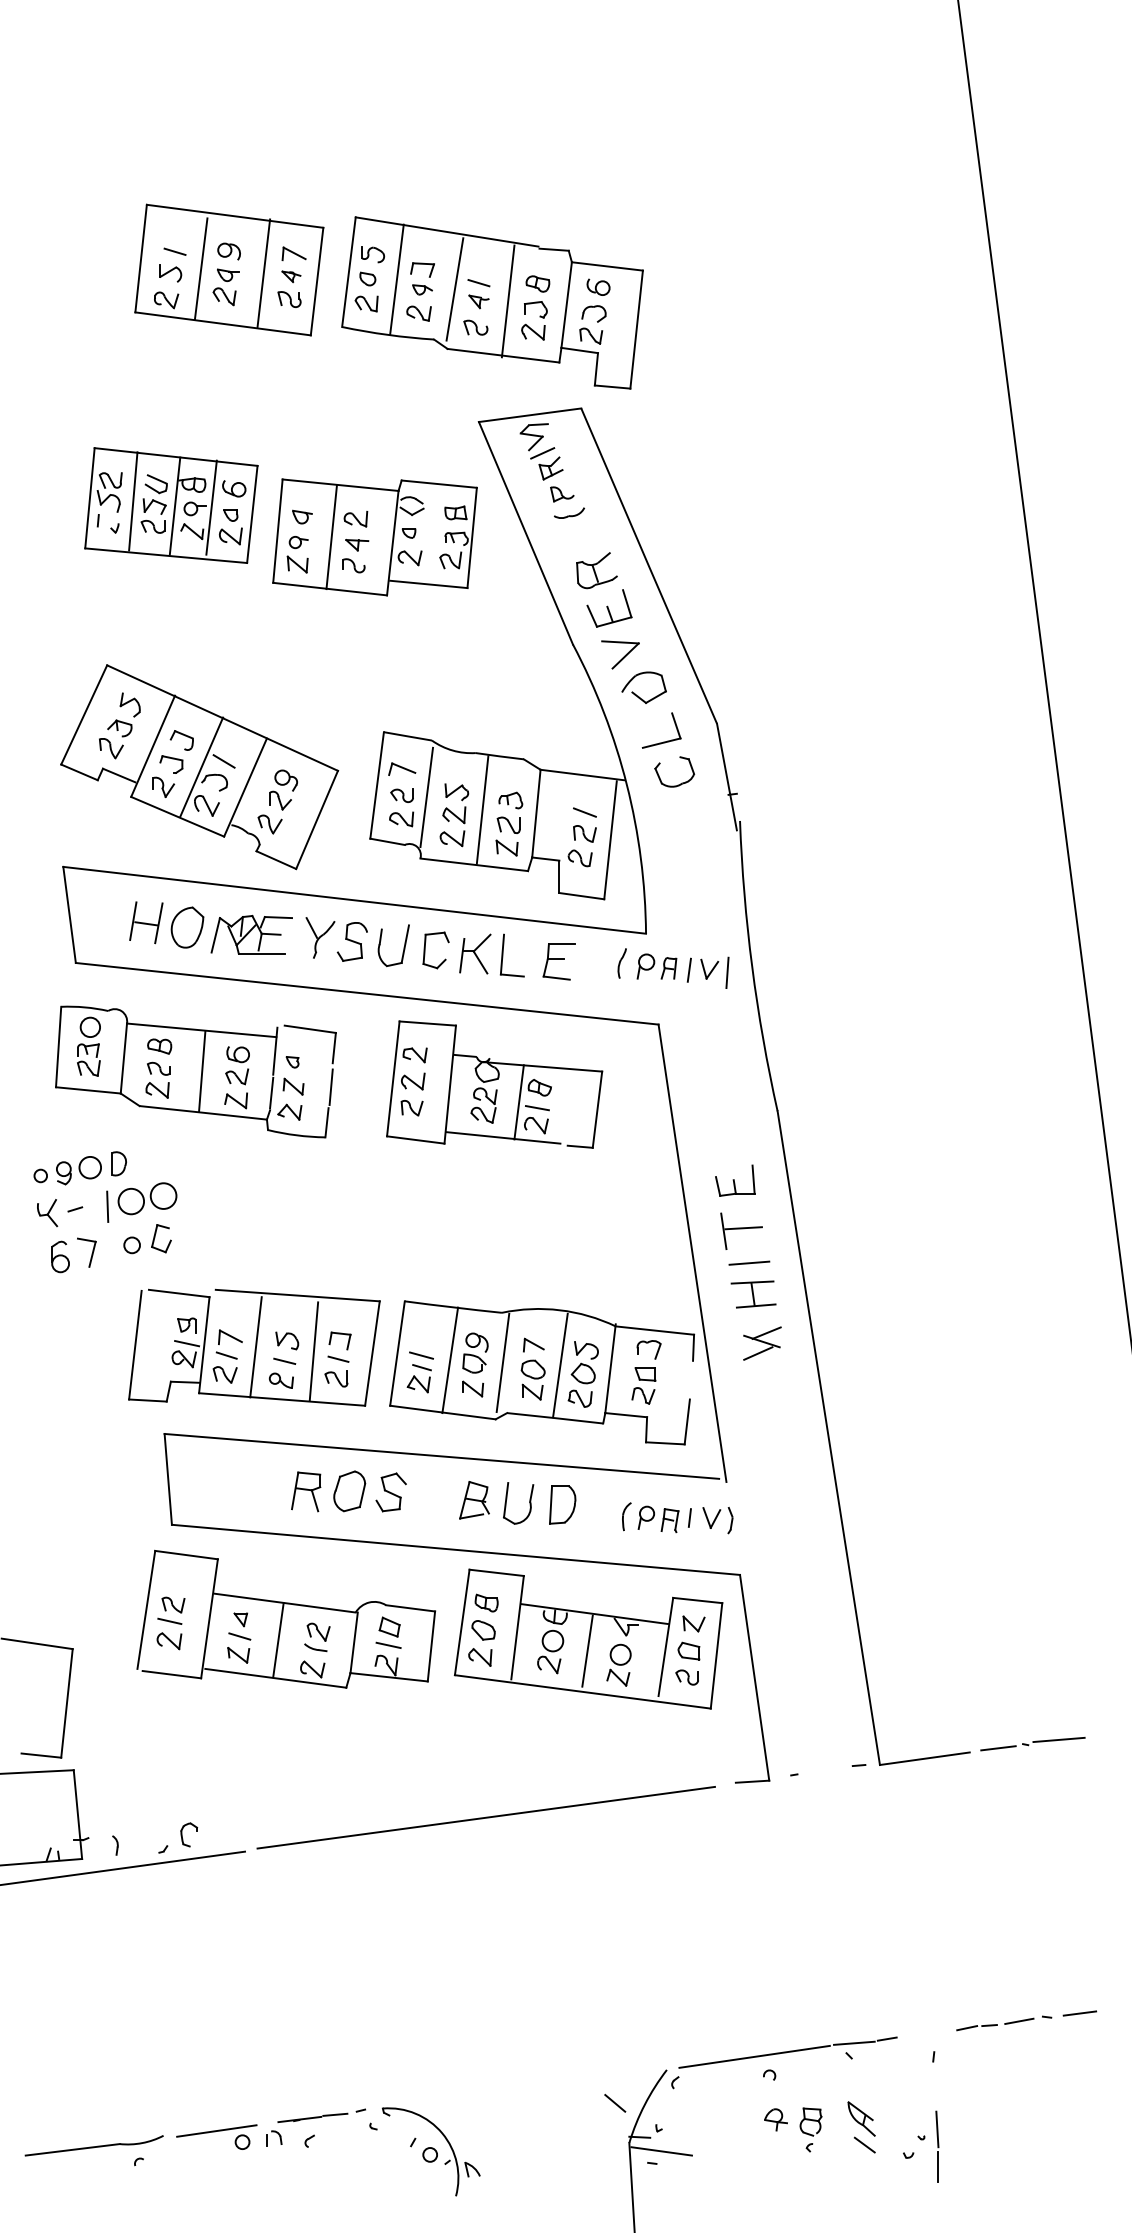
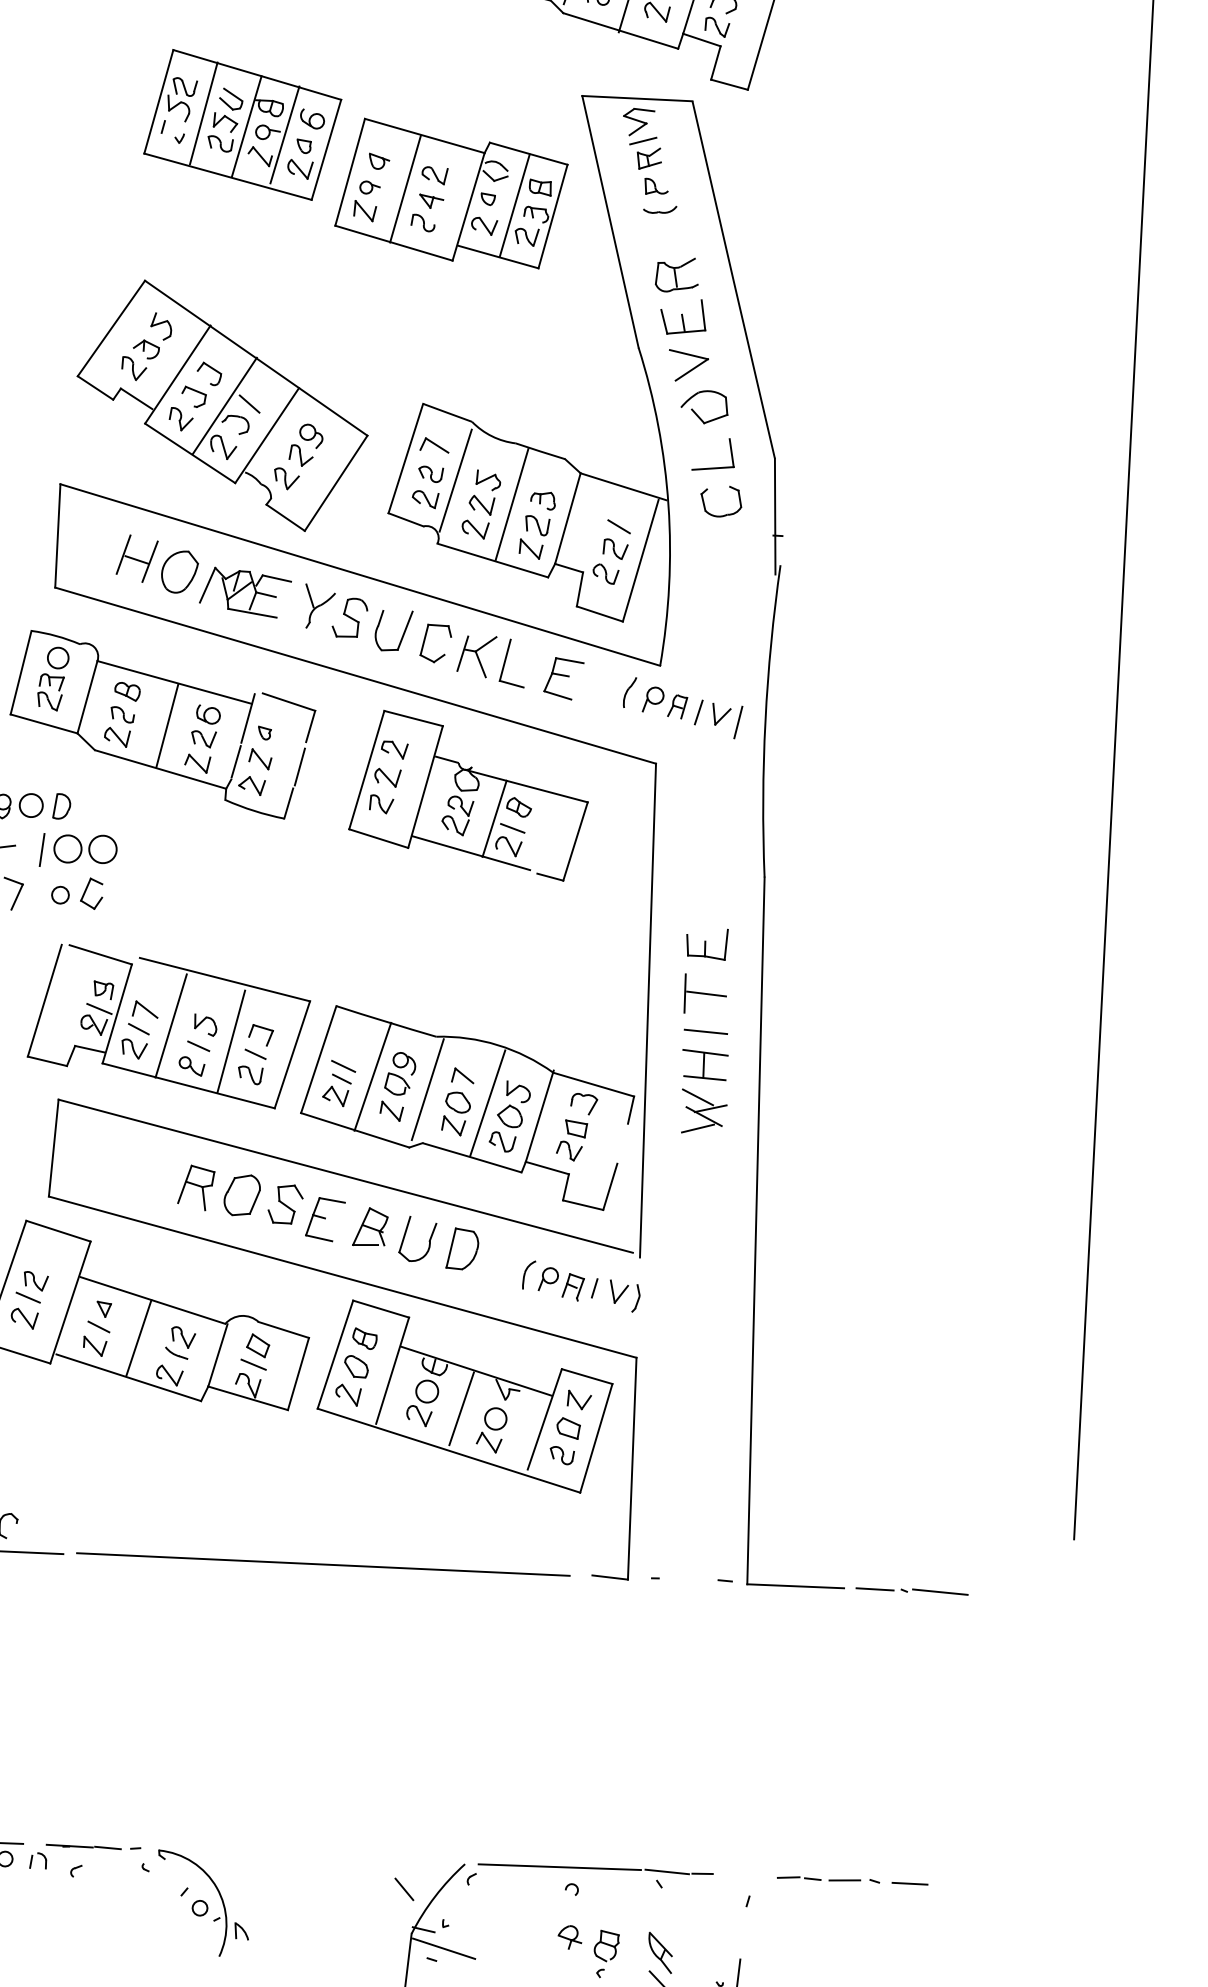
line: (434, 533) -> (514, 204), added
line: (752, 1324) -> (697, 1096), added
part: (430, 1499) -> (325, 1219), added

